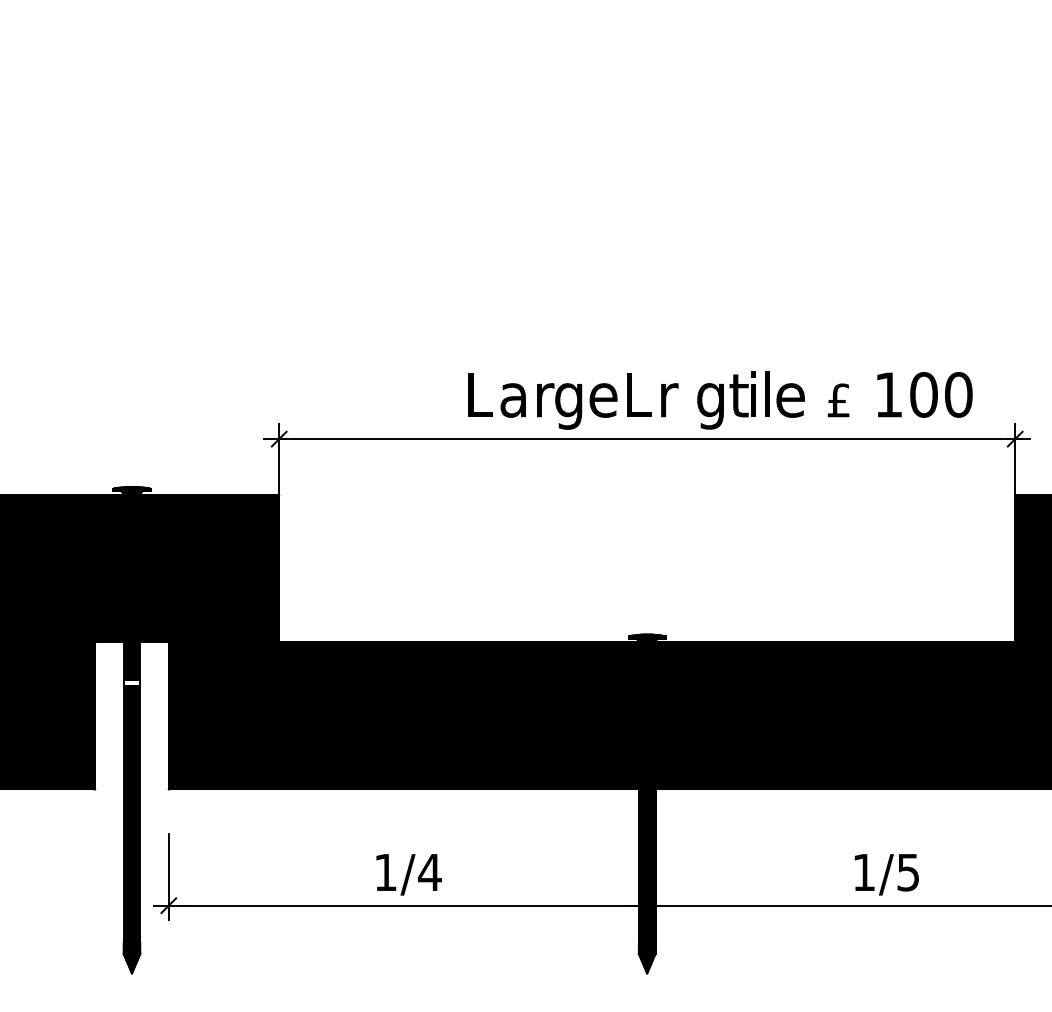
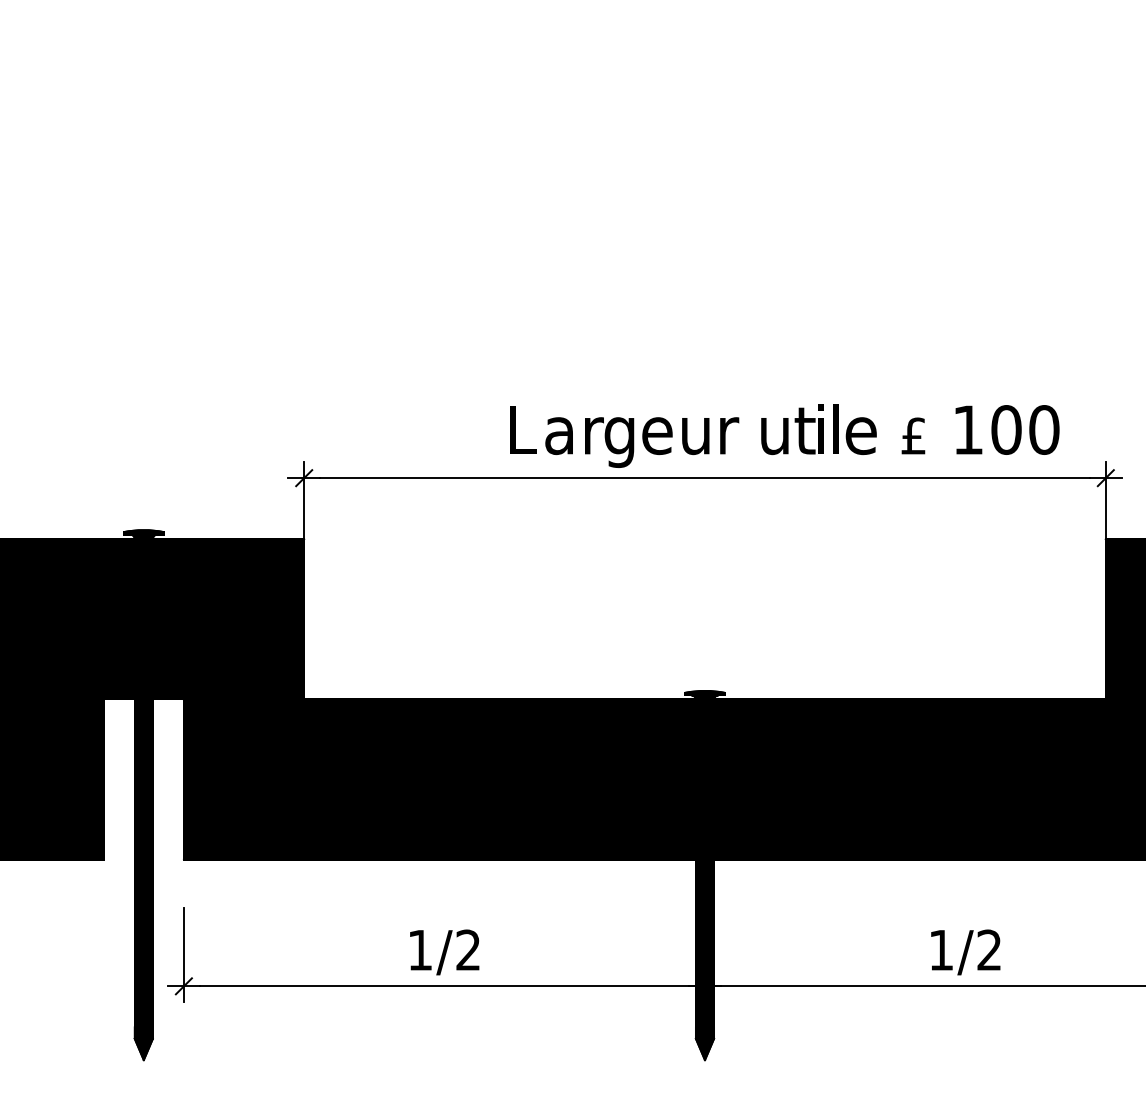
text: (638, 395) -> (695, 430), L -> u
text: (710, 406) -> (773, 442), g -> u
fill: (131, 682) -> (143, 743), added
text: (430, 871) -> (468, 949), 1/4 -> 1/2
text: (907, 871) -> (988, 949), 1/5 -> 1/2

